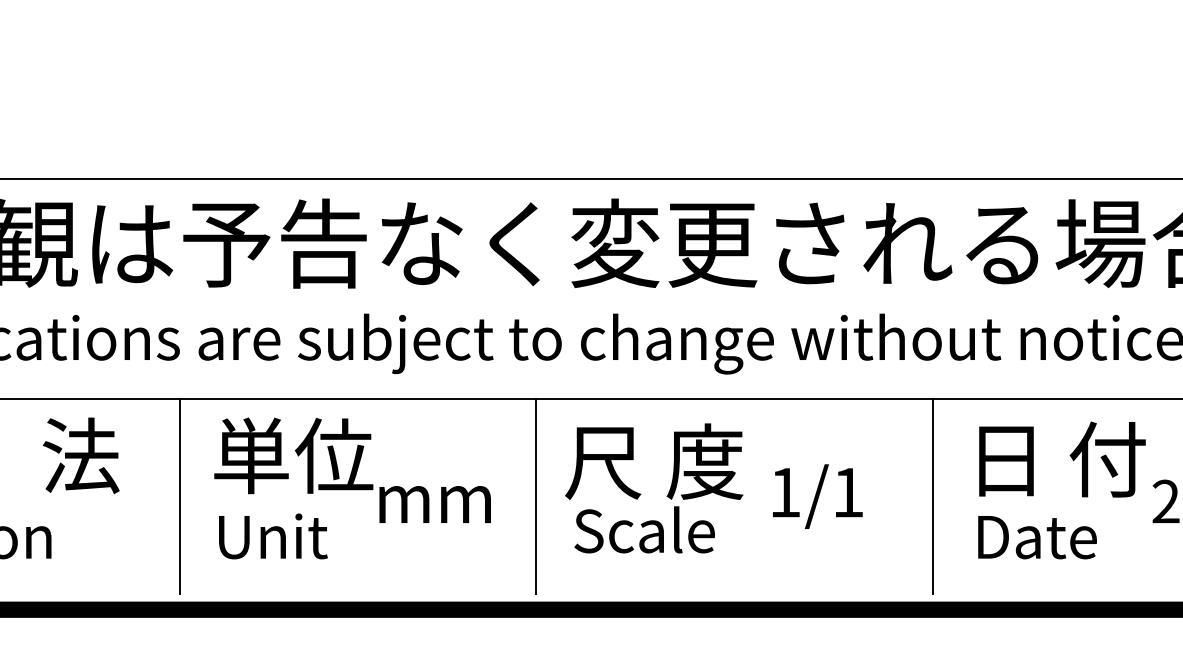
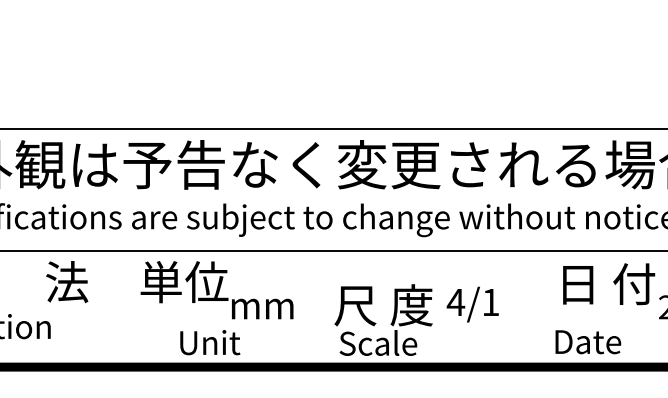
text: (653, 487) -> (383, 319), moved
text: (784, 492) -> (455, 302), 1/1 -> 4/1
line: (179, 496) -> (121, 304), removed
line: (536, 496) -> (318, 304), removed
line: (932, 496) -> (537, 304), removed
text: (273, 536) -> (210, 342), moved
text: (1037, 538) -> (588, 342), moved

